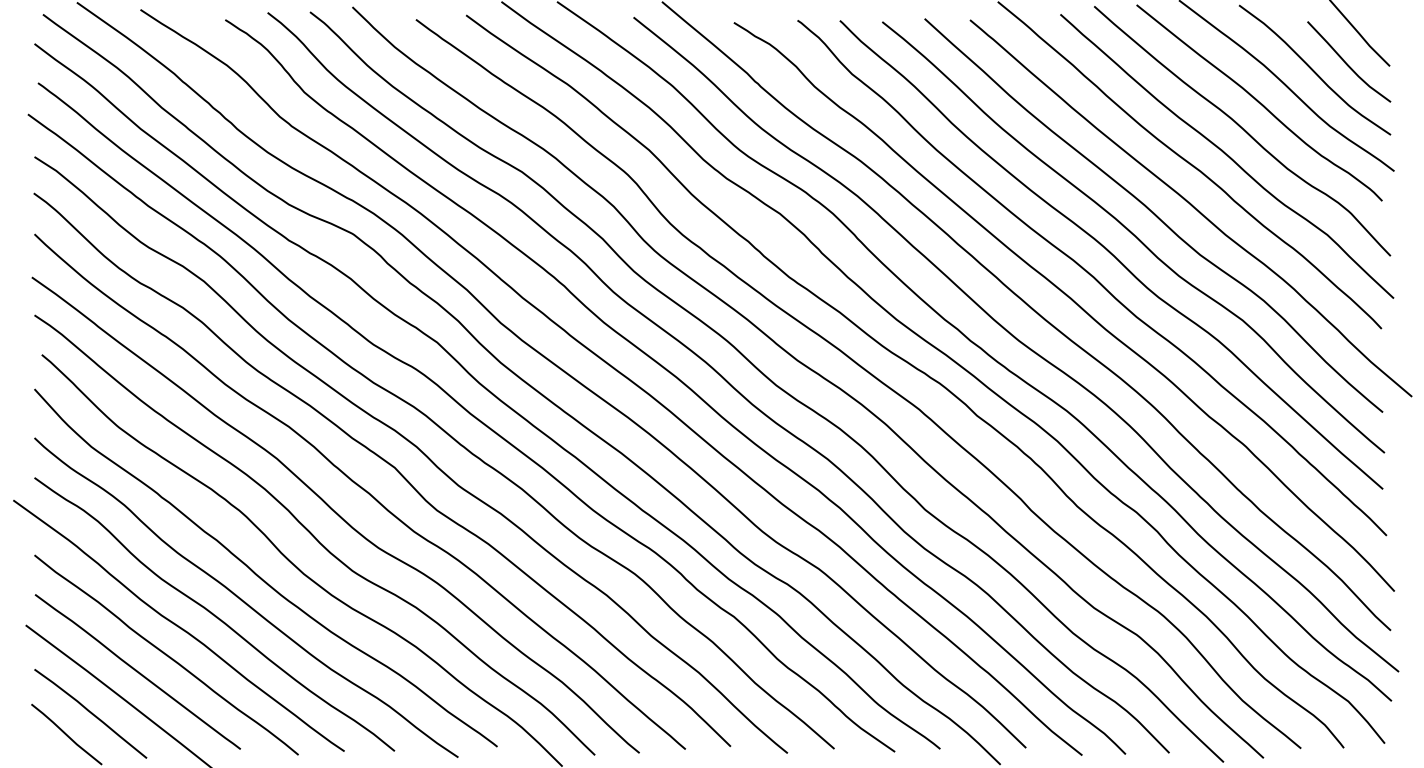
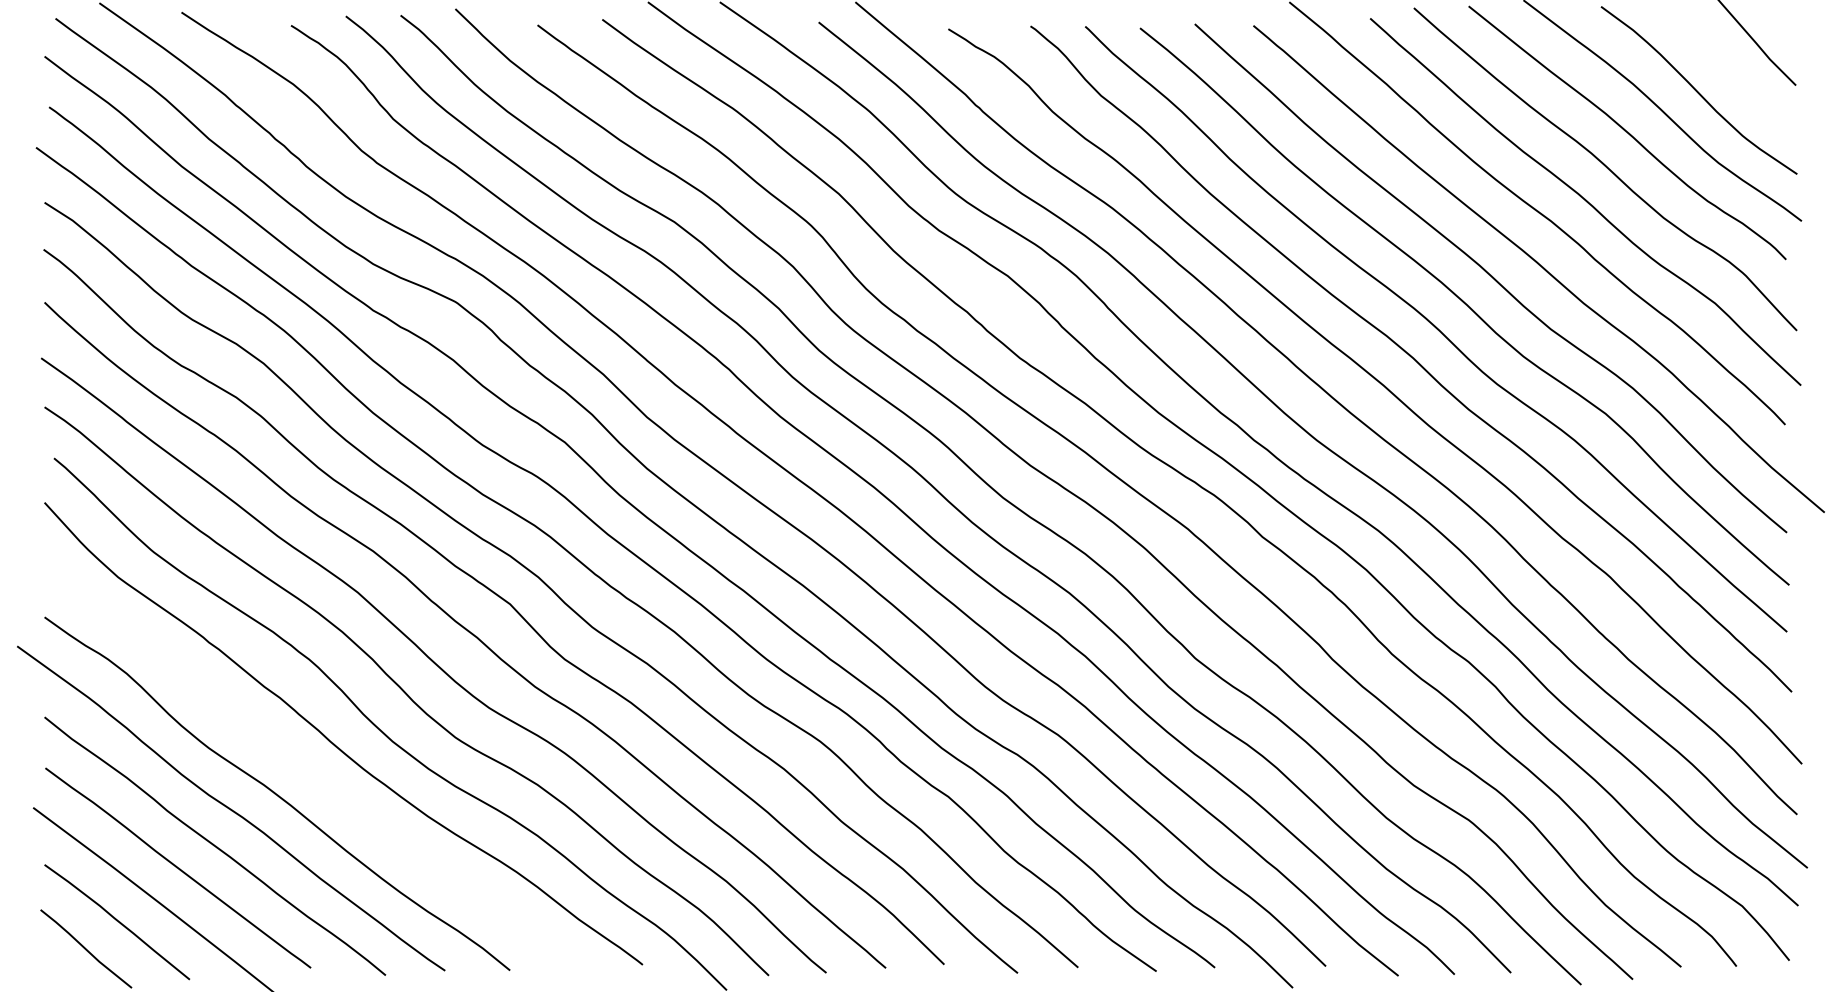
curve: (1346, 63) -> (1740, 81), removed
curve: (243, 600) -> (314, 775), removed

